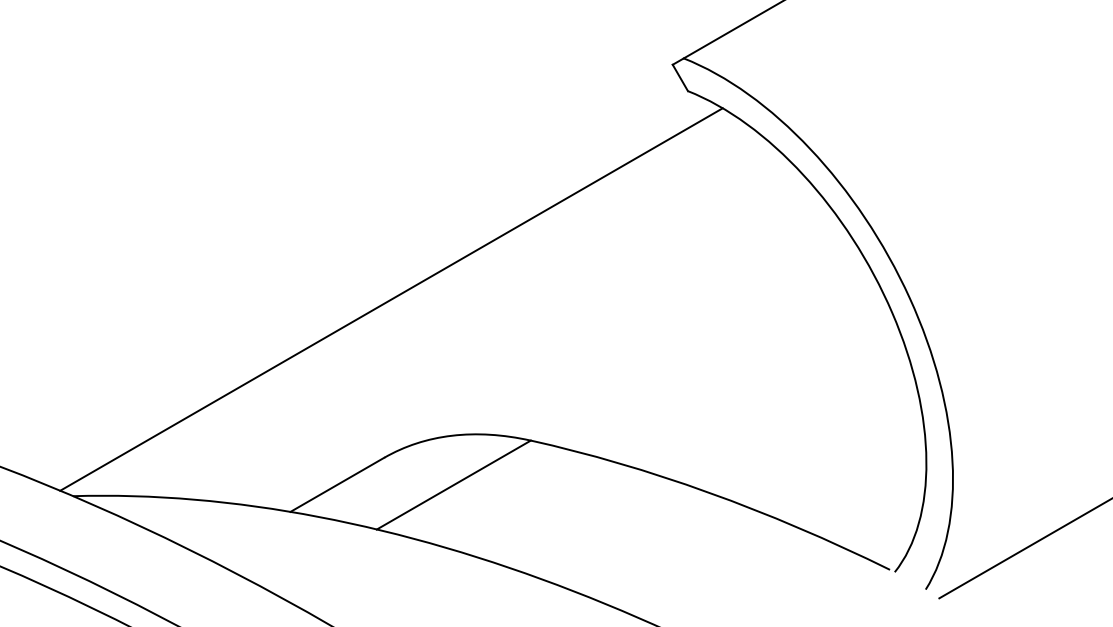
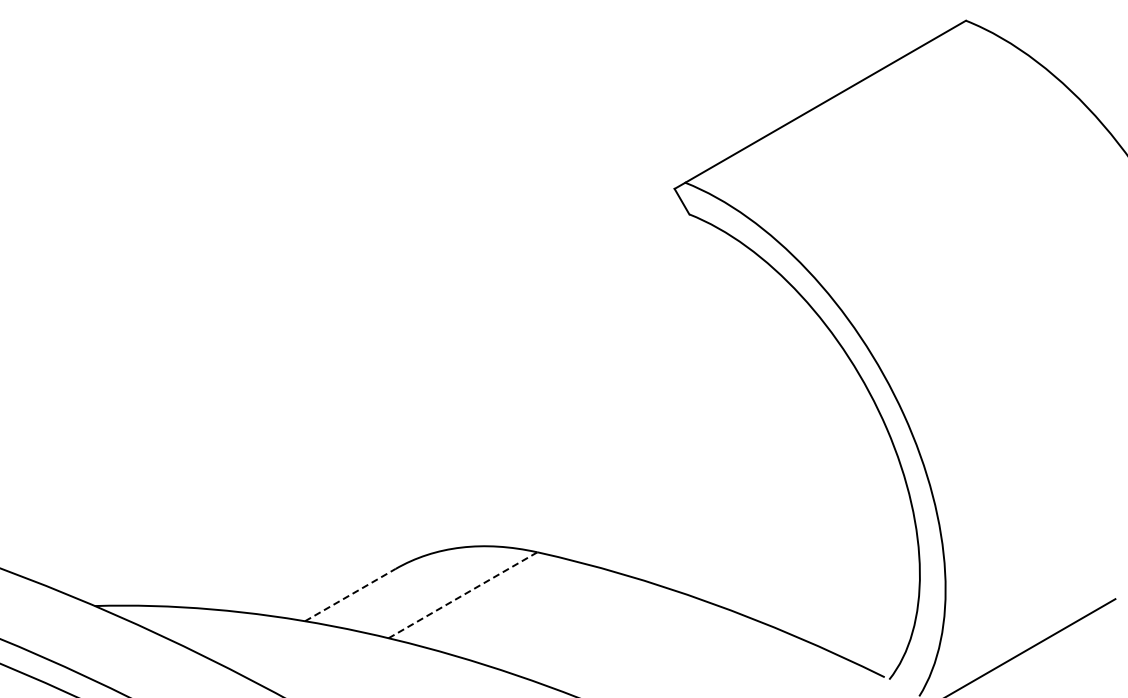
line: (391, 299) -> (402, 415), removed
line: (337, 484) -> (350, 594), solid -> dashed
line: (454, 485) -> (463, 595), solid -> dashed

